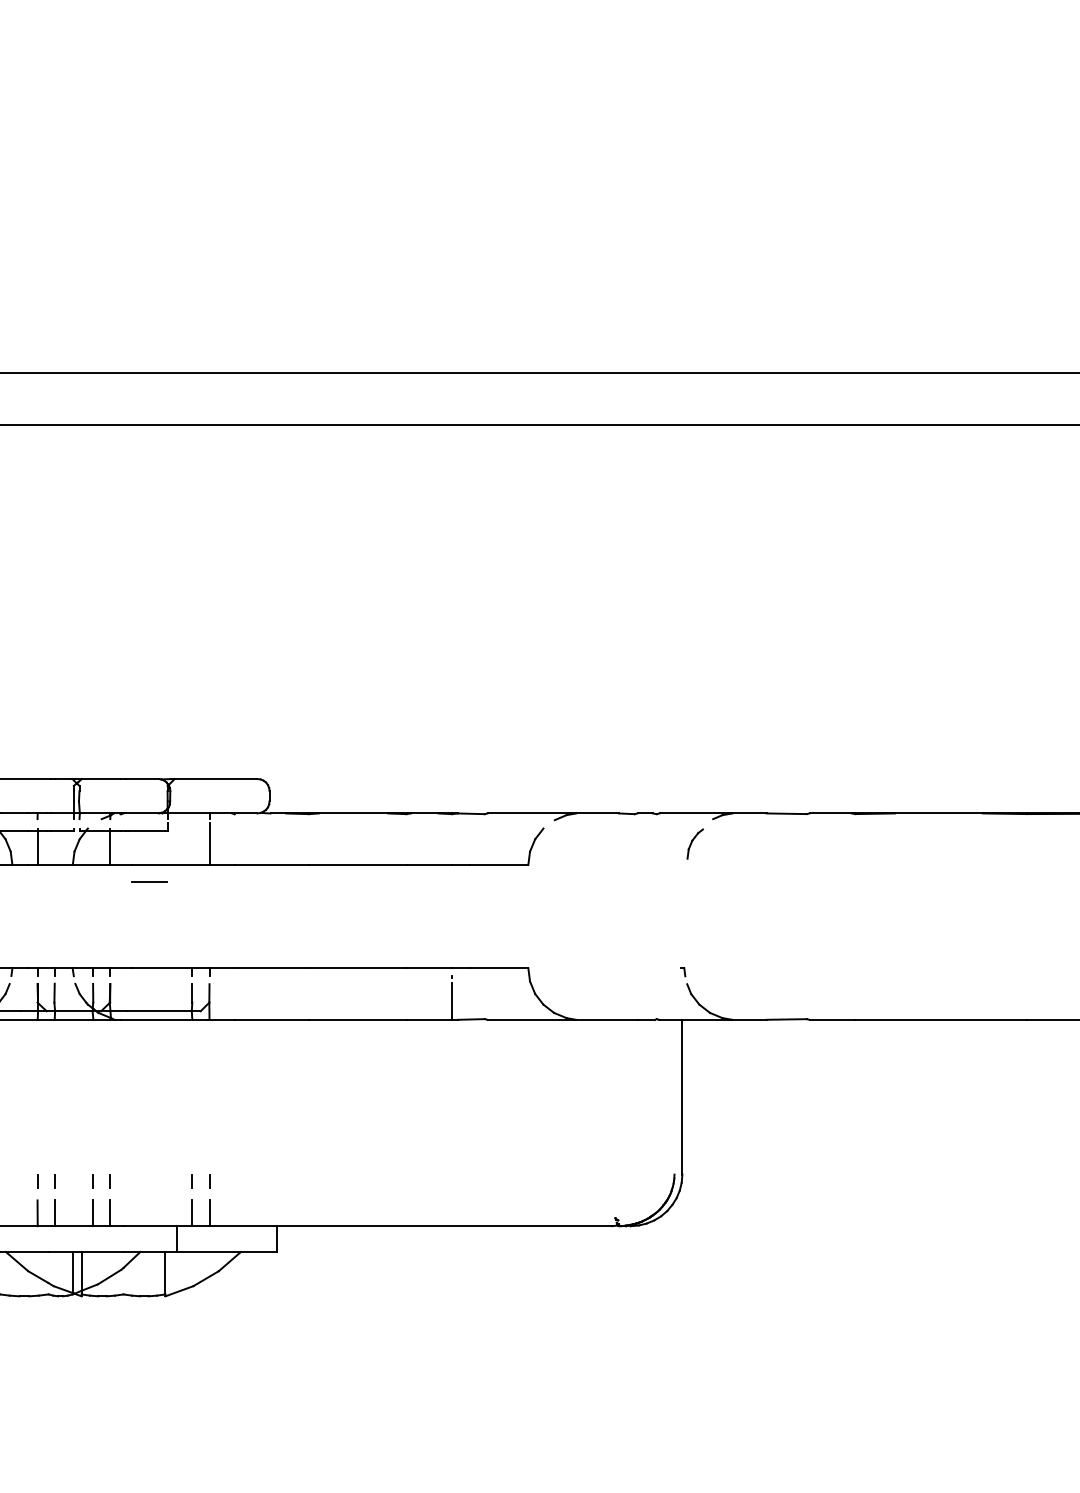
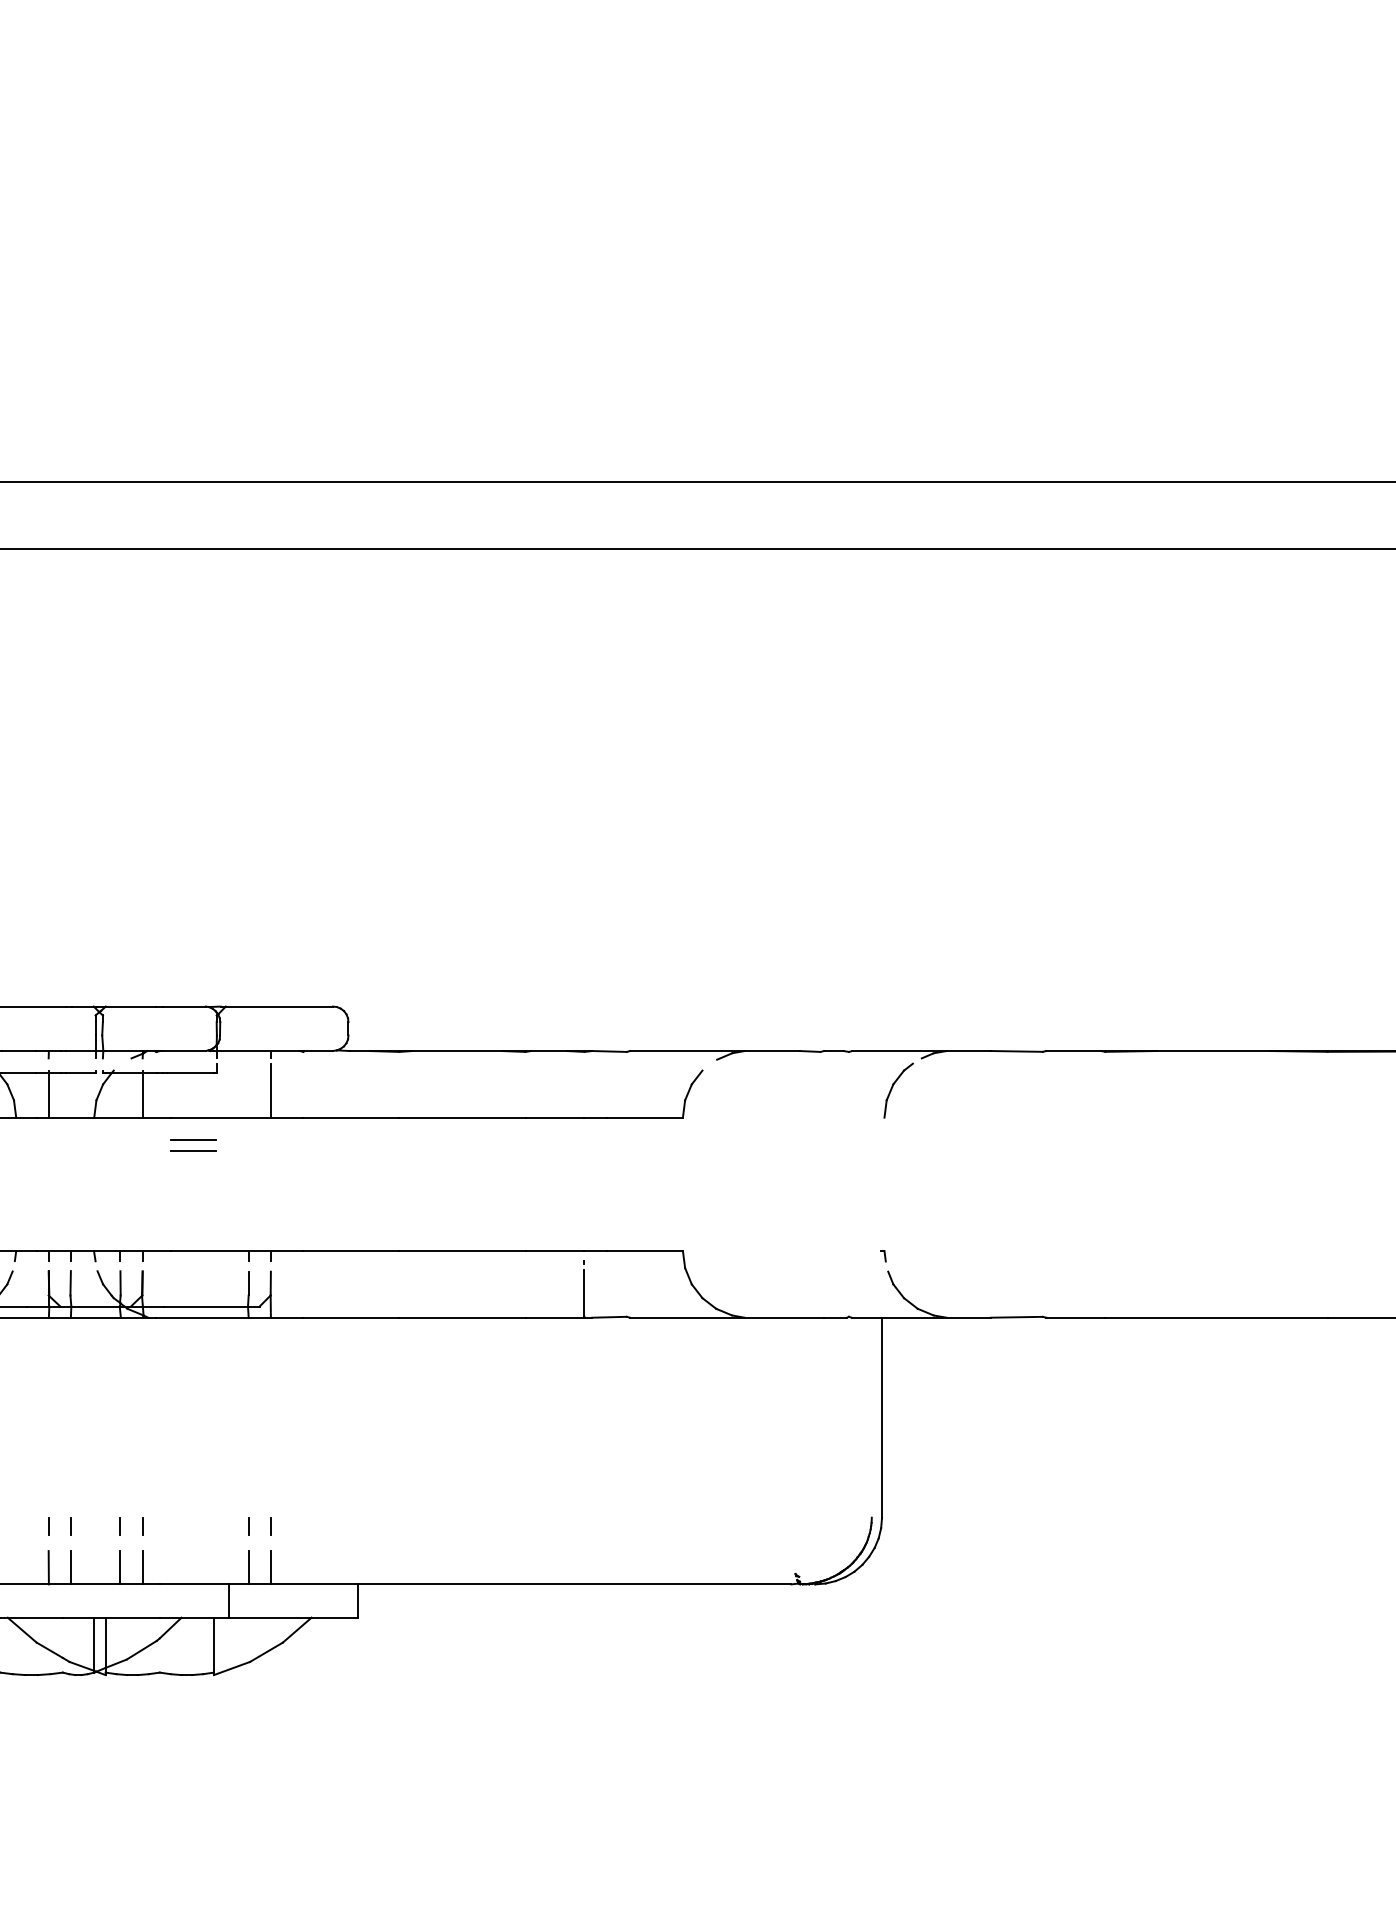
part: (695, 843) -> (898, 1090), size x1.43
line: (149, 891) -> (193, 1151), added

